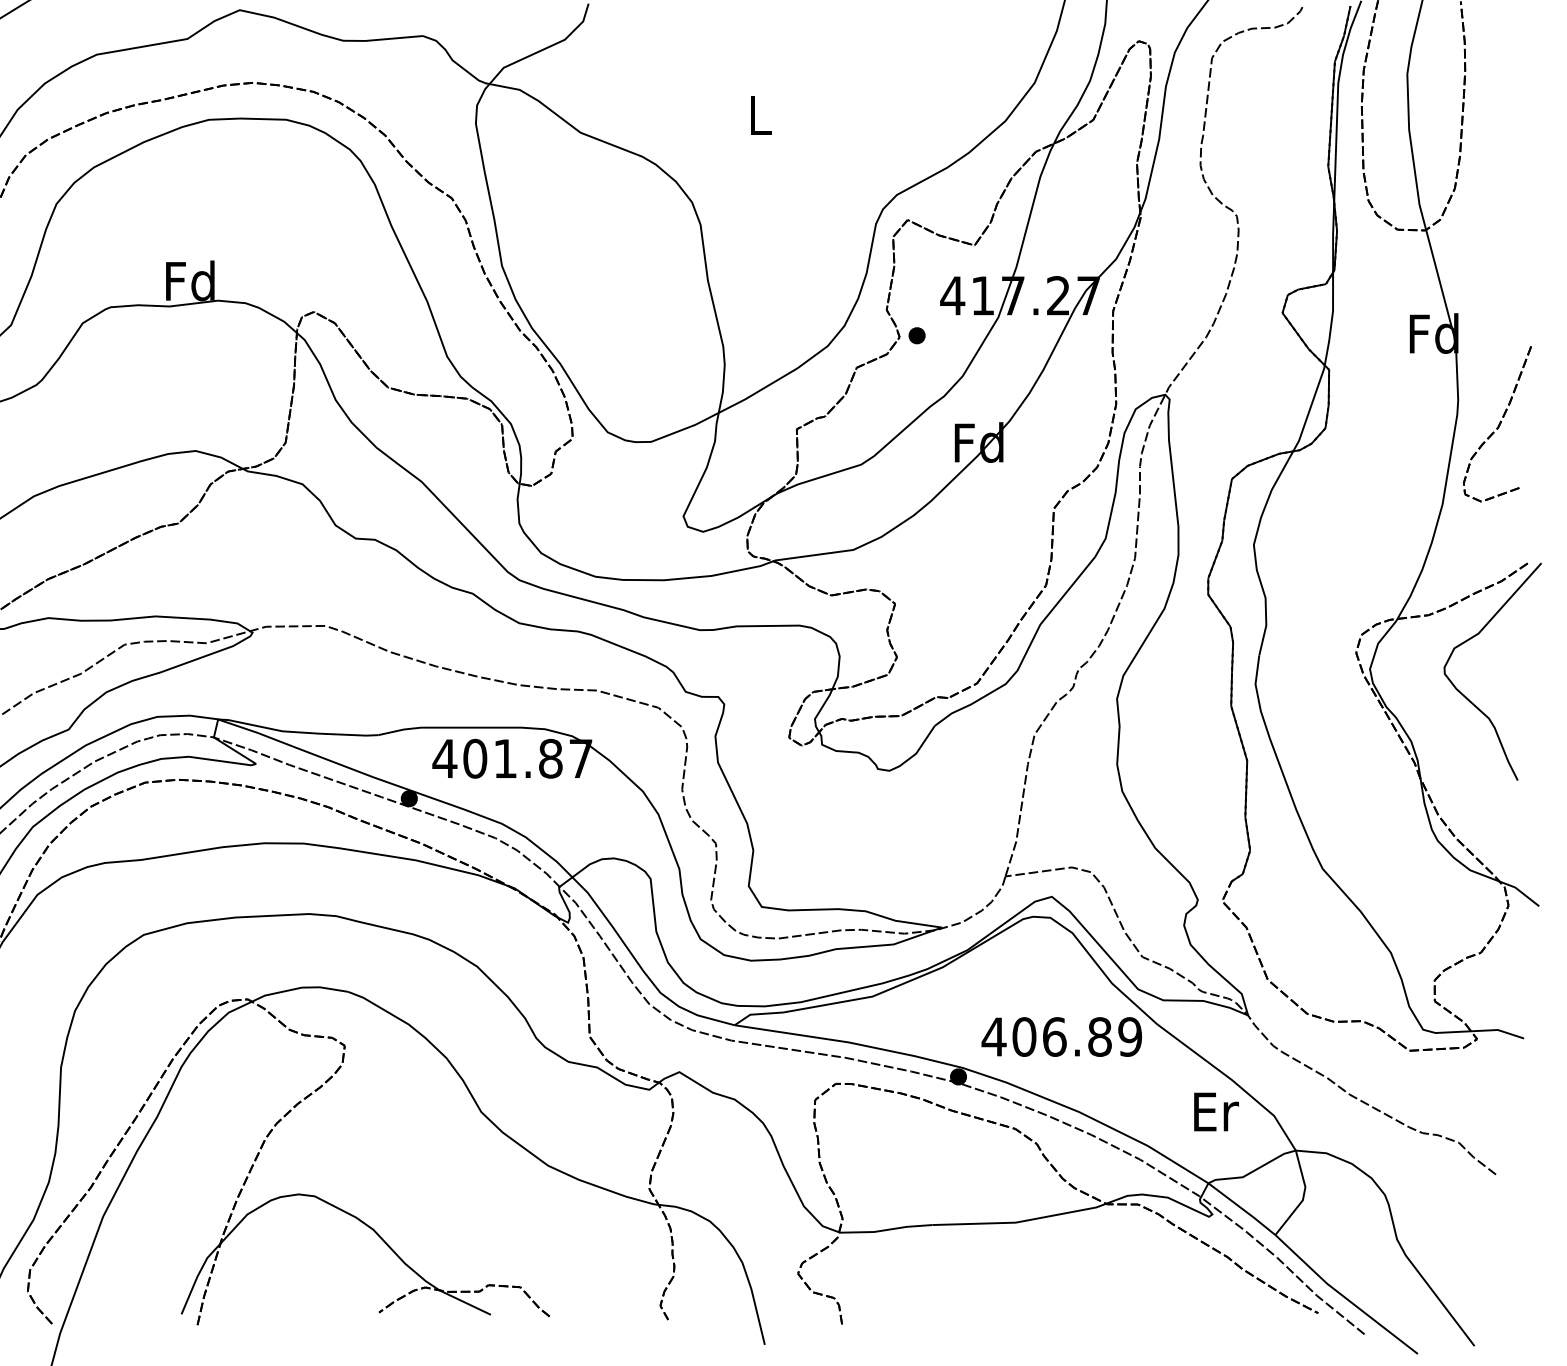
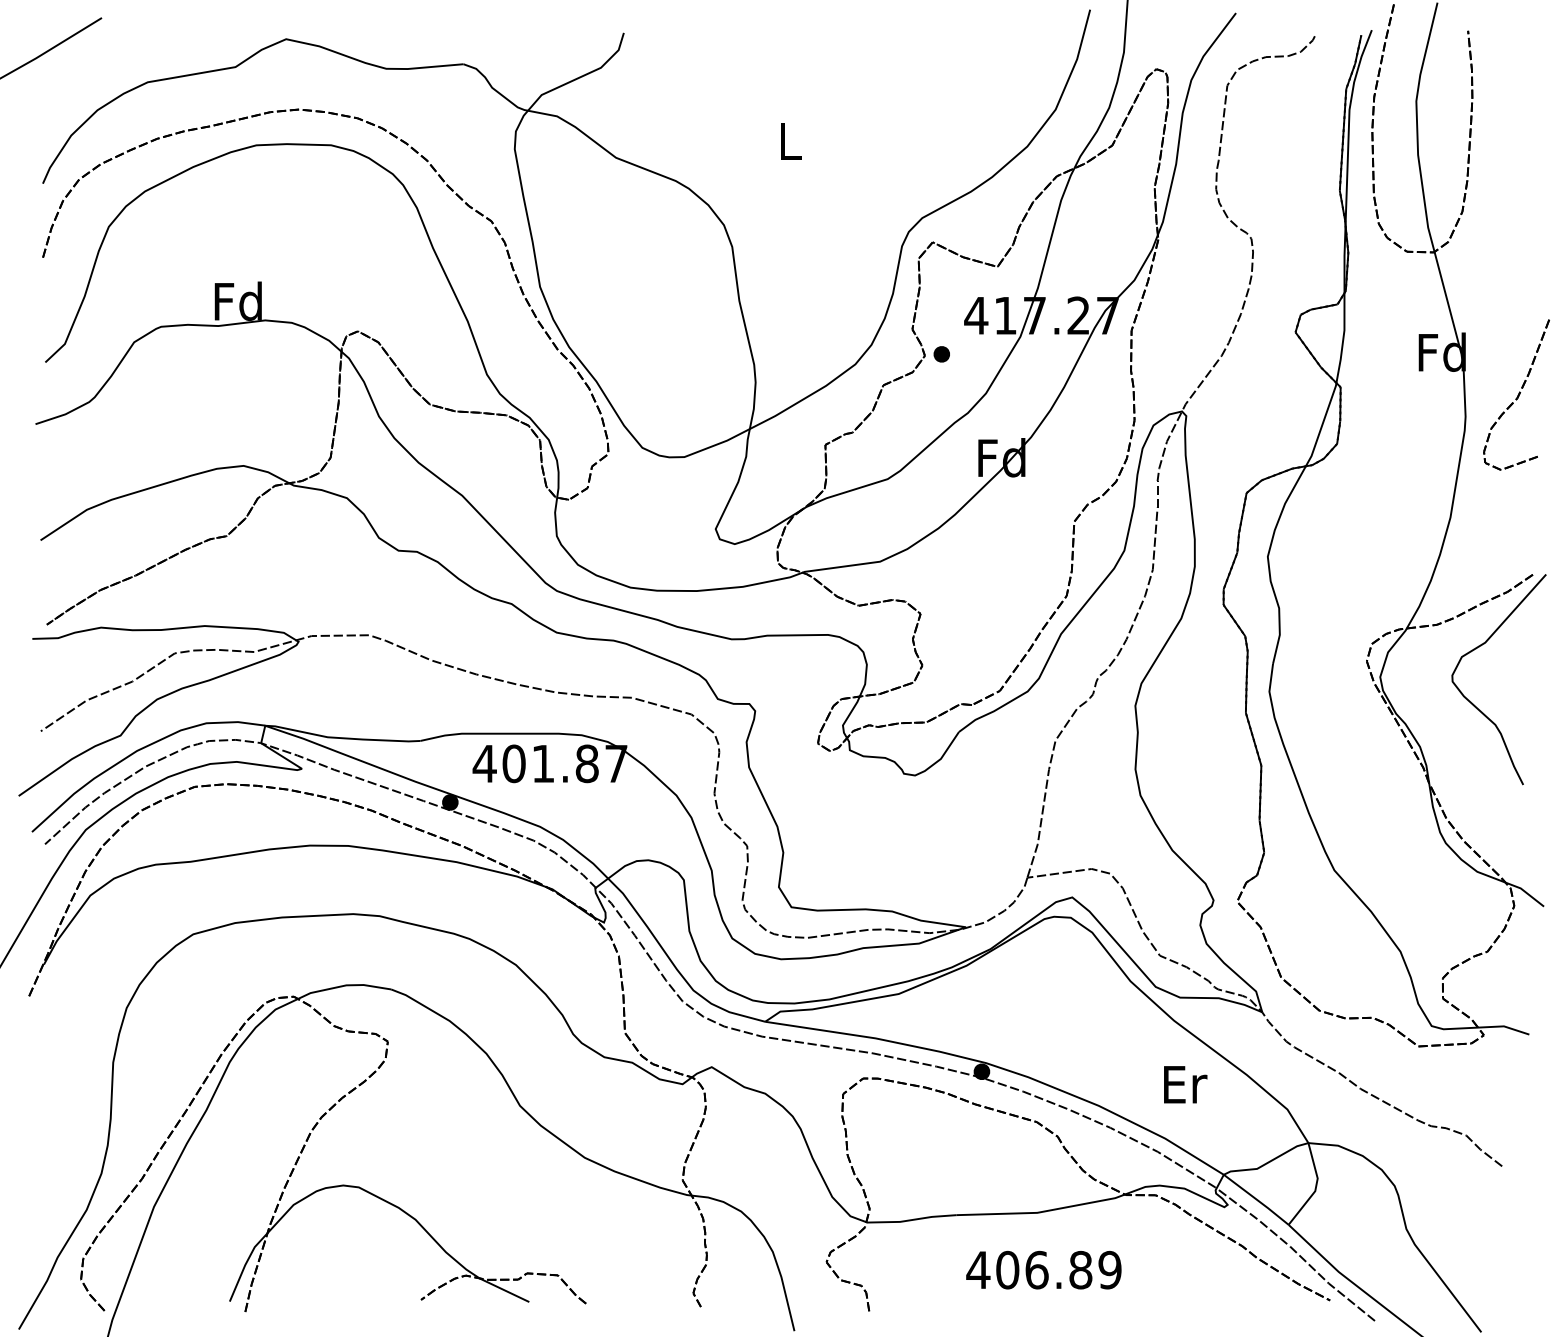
part: (1497, 423) -> (1516, 394), moved
text: (1061, 1036) -> (1043, 1269), moved
text: (1216, 1111) -> (1185, 1084), moved

